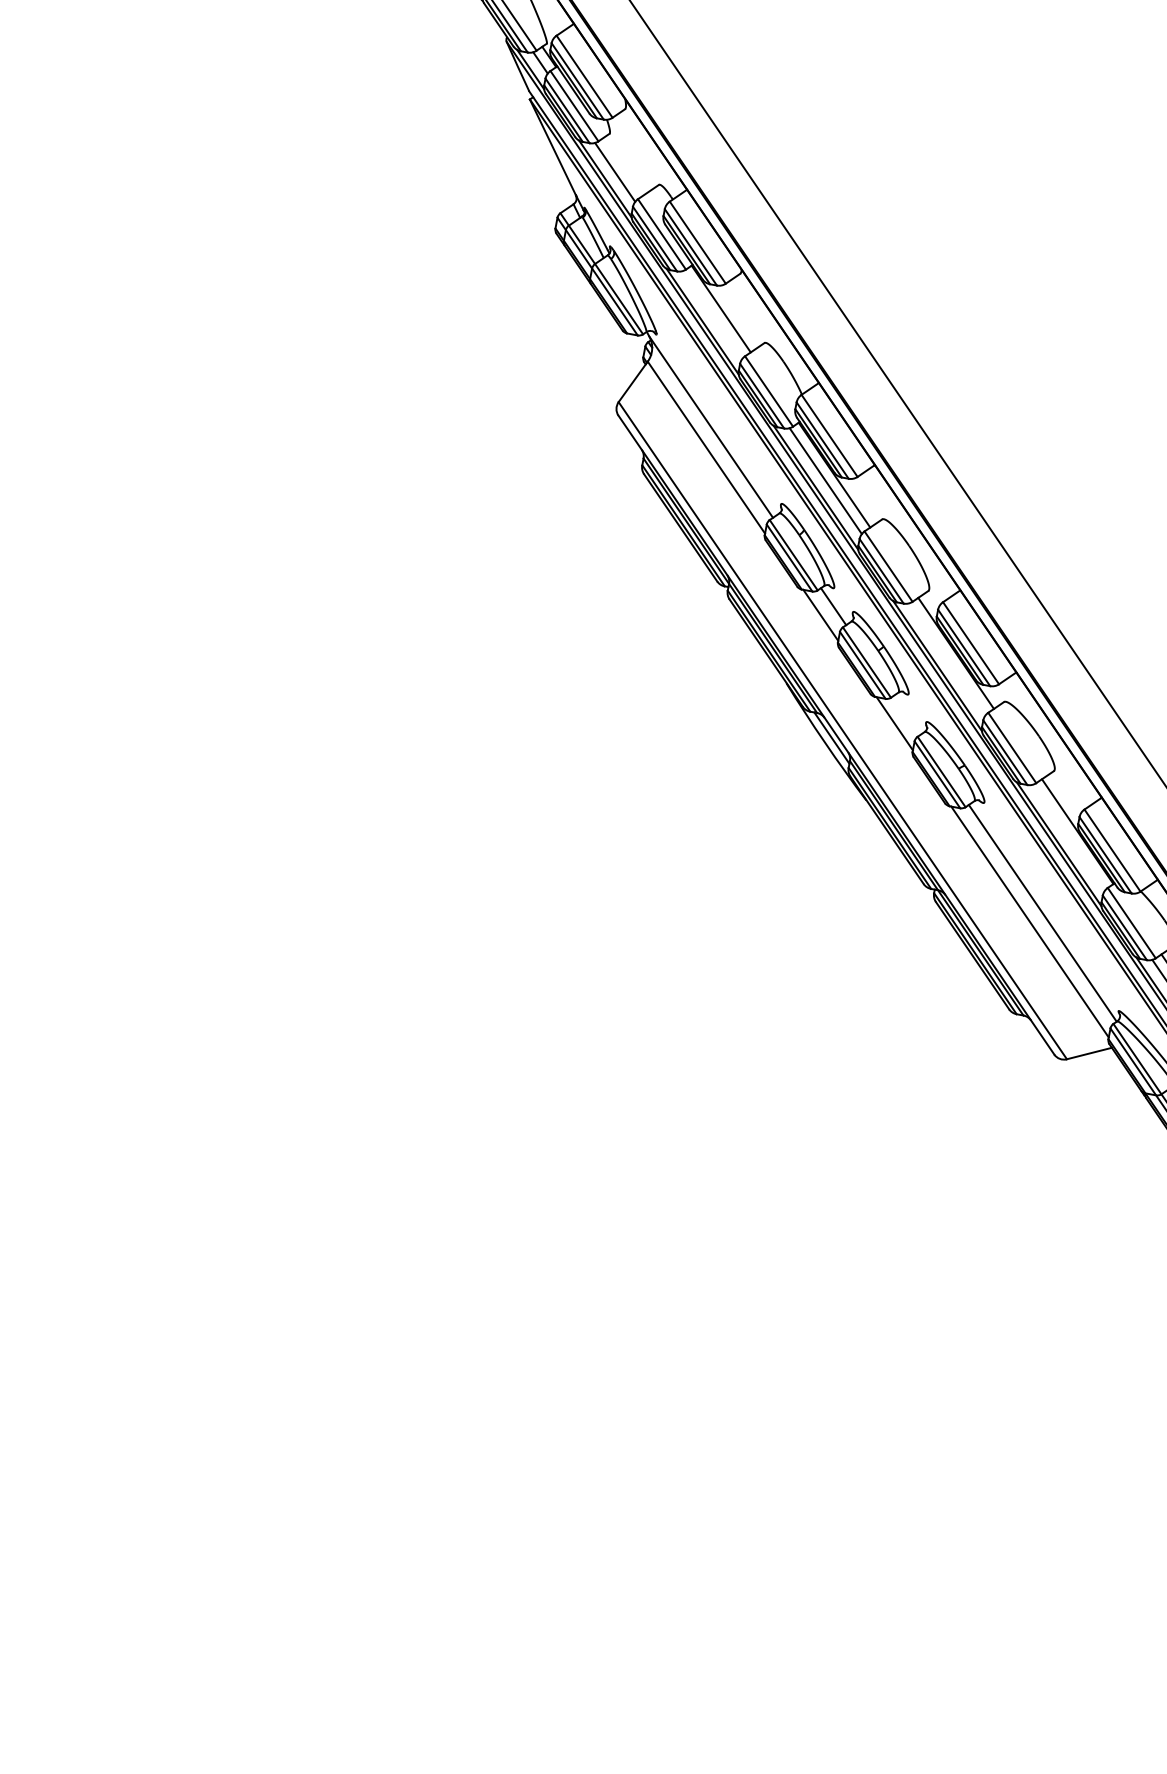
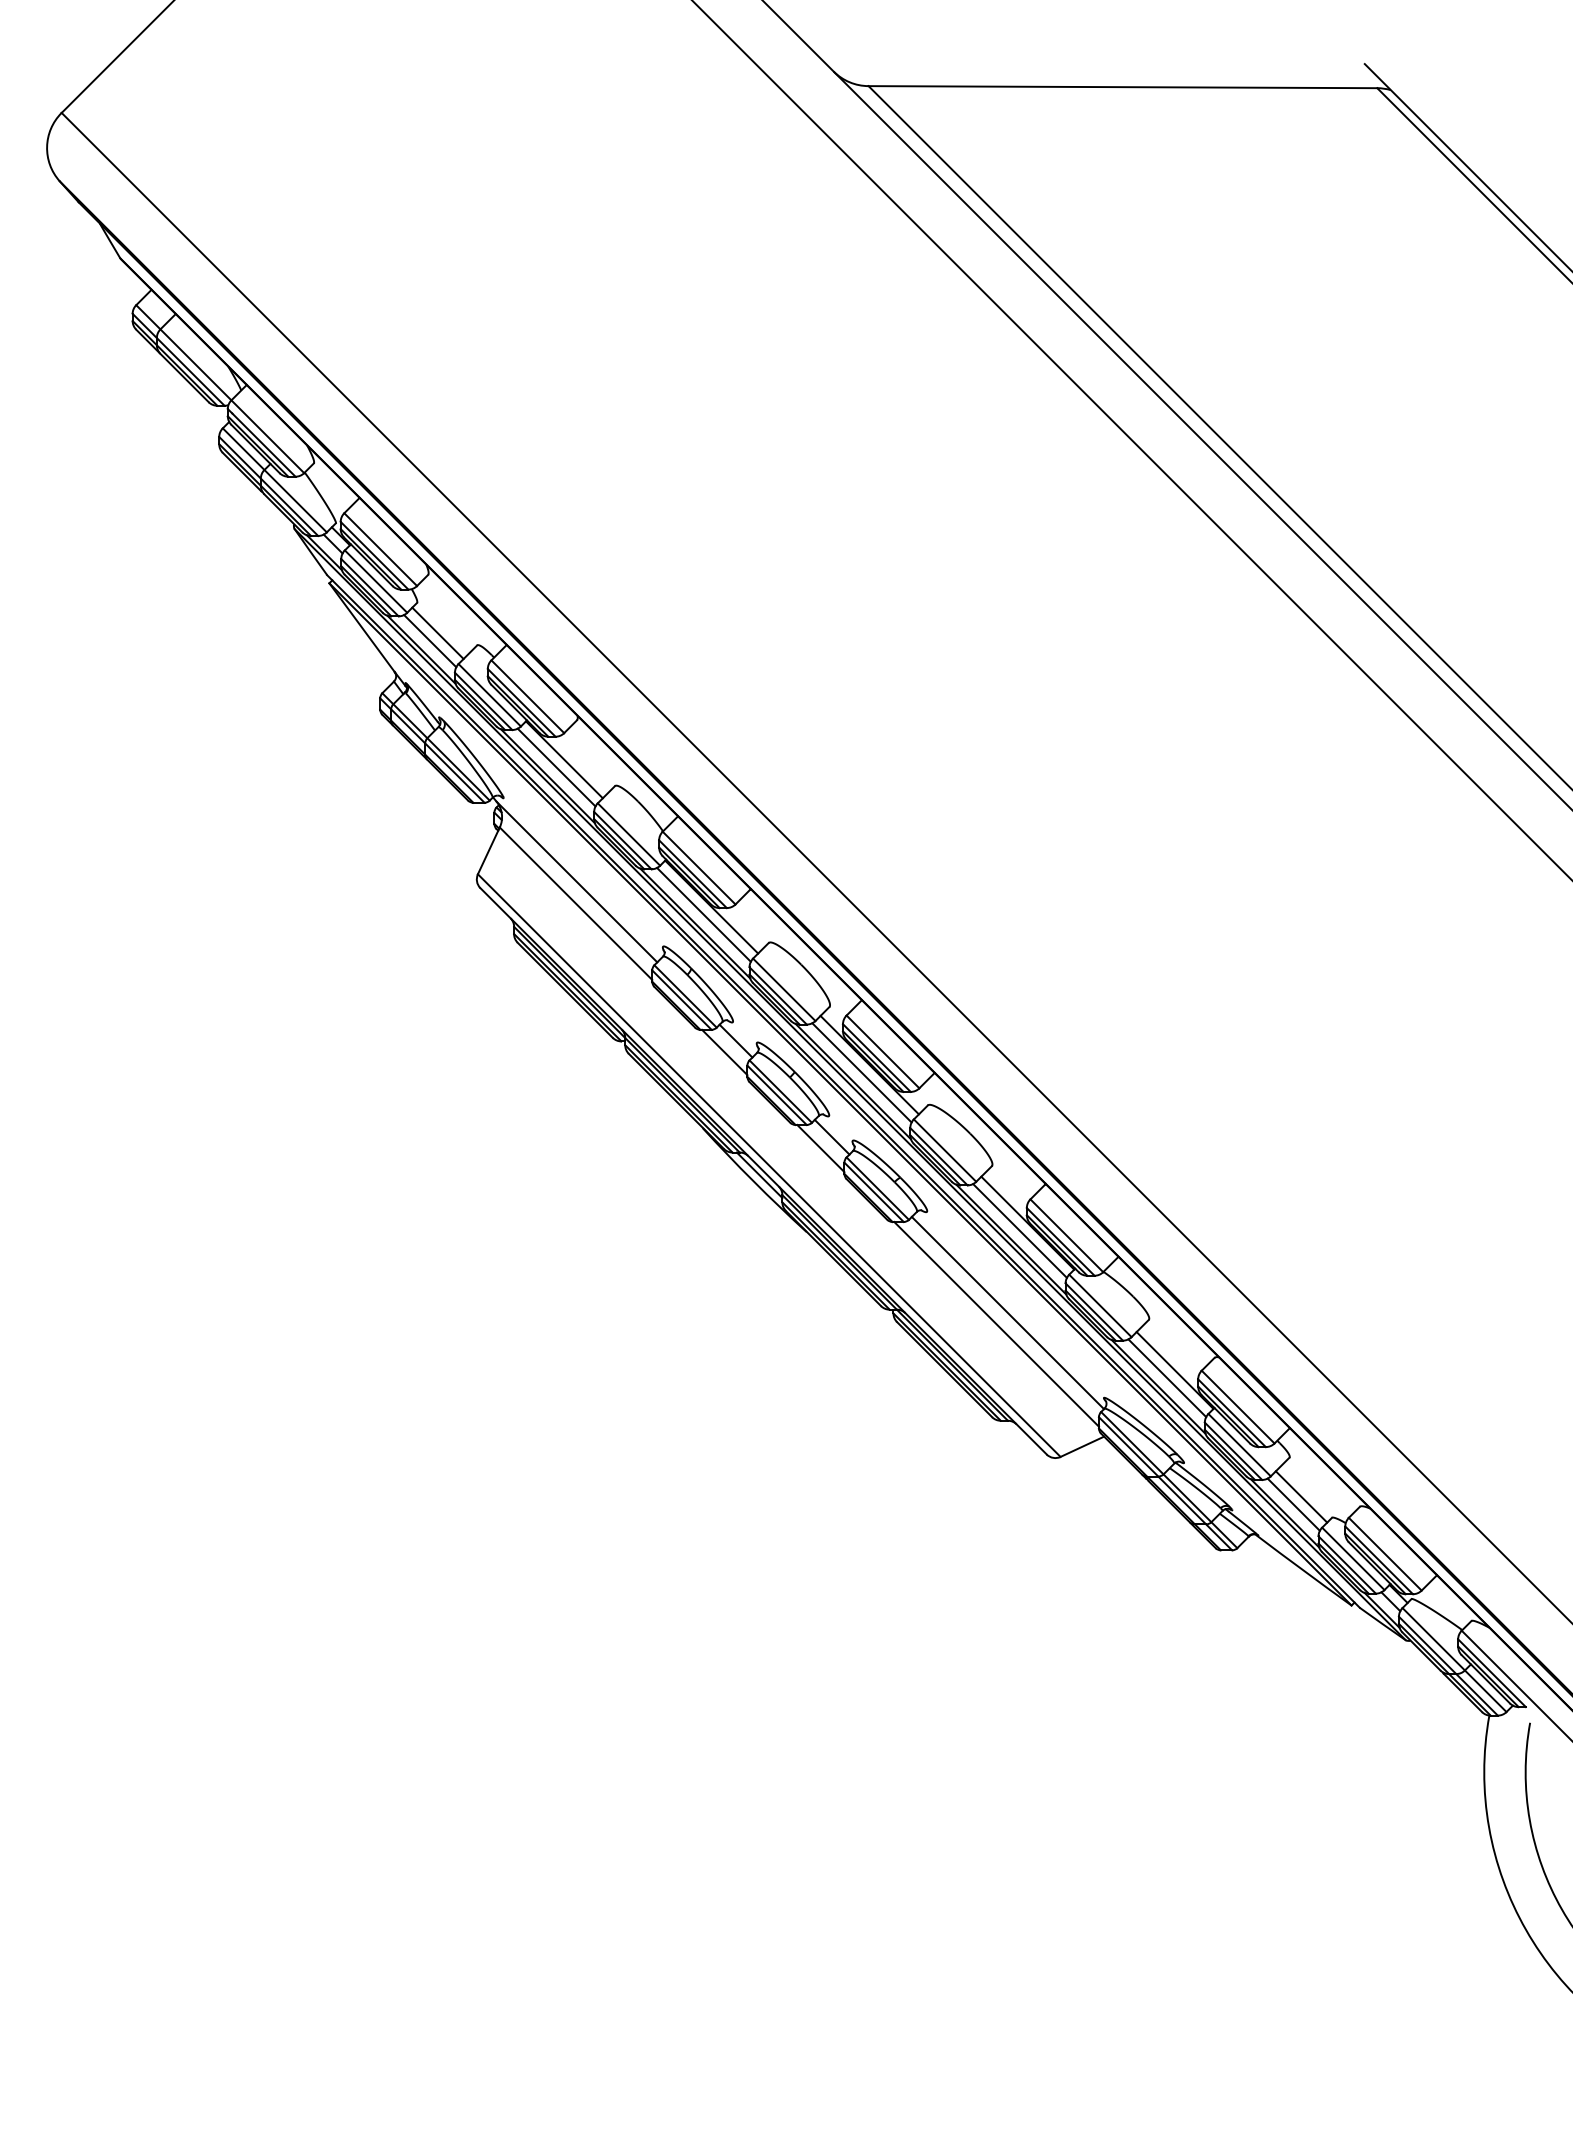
line: (623, 166) -> (437, 633), added
line: (712, 314) -> (556, 767), added
line: (946, 658) -> (861, 1072), added
line: (907, 714) -> (831, 1136), added
line: (1068, 837) -> (1019, 1230), added

